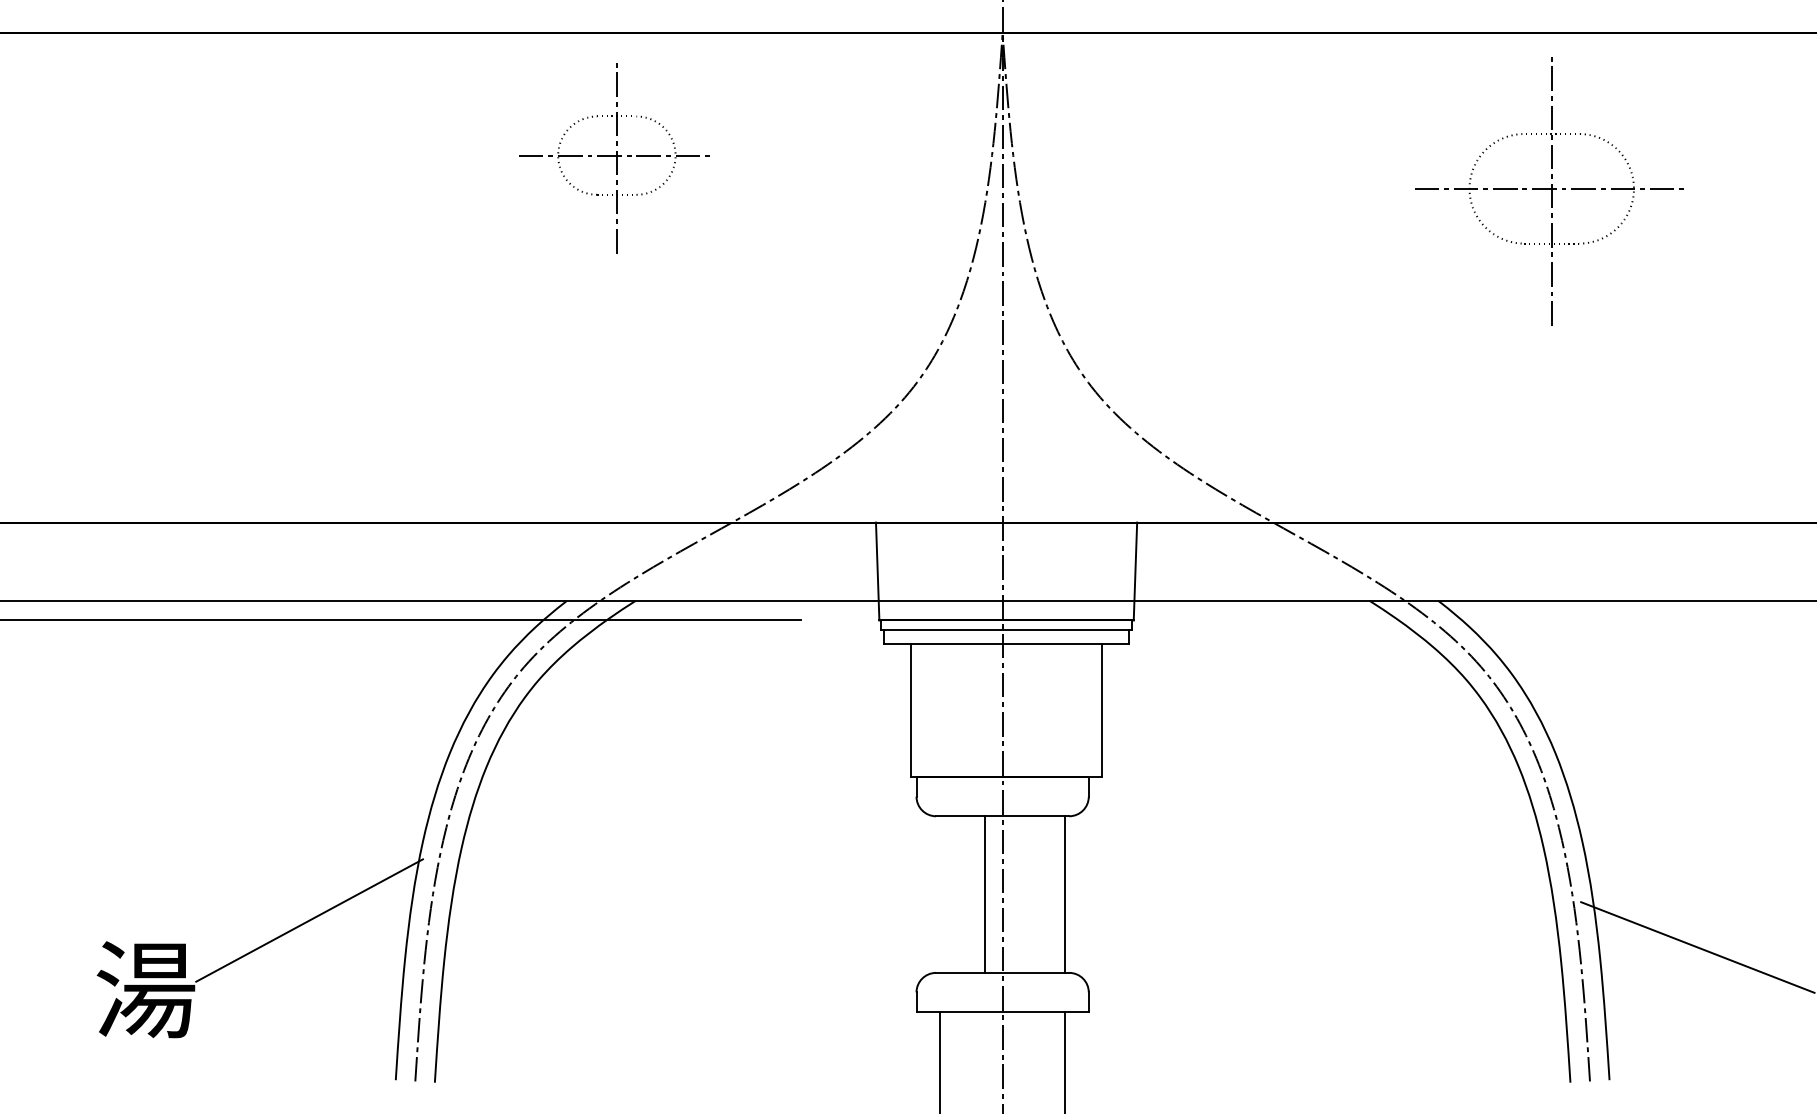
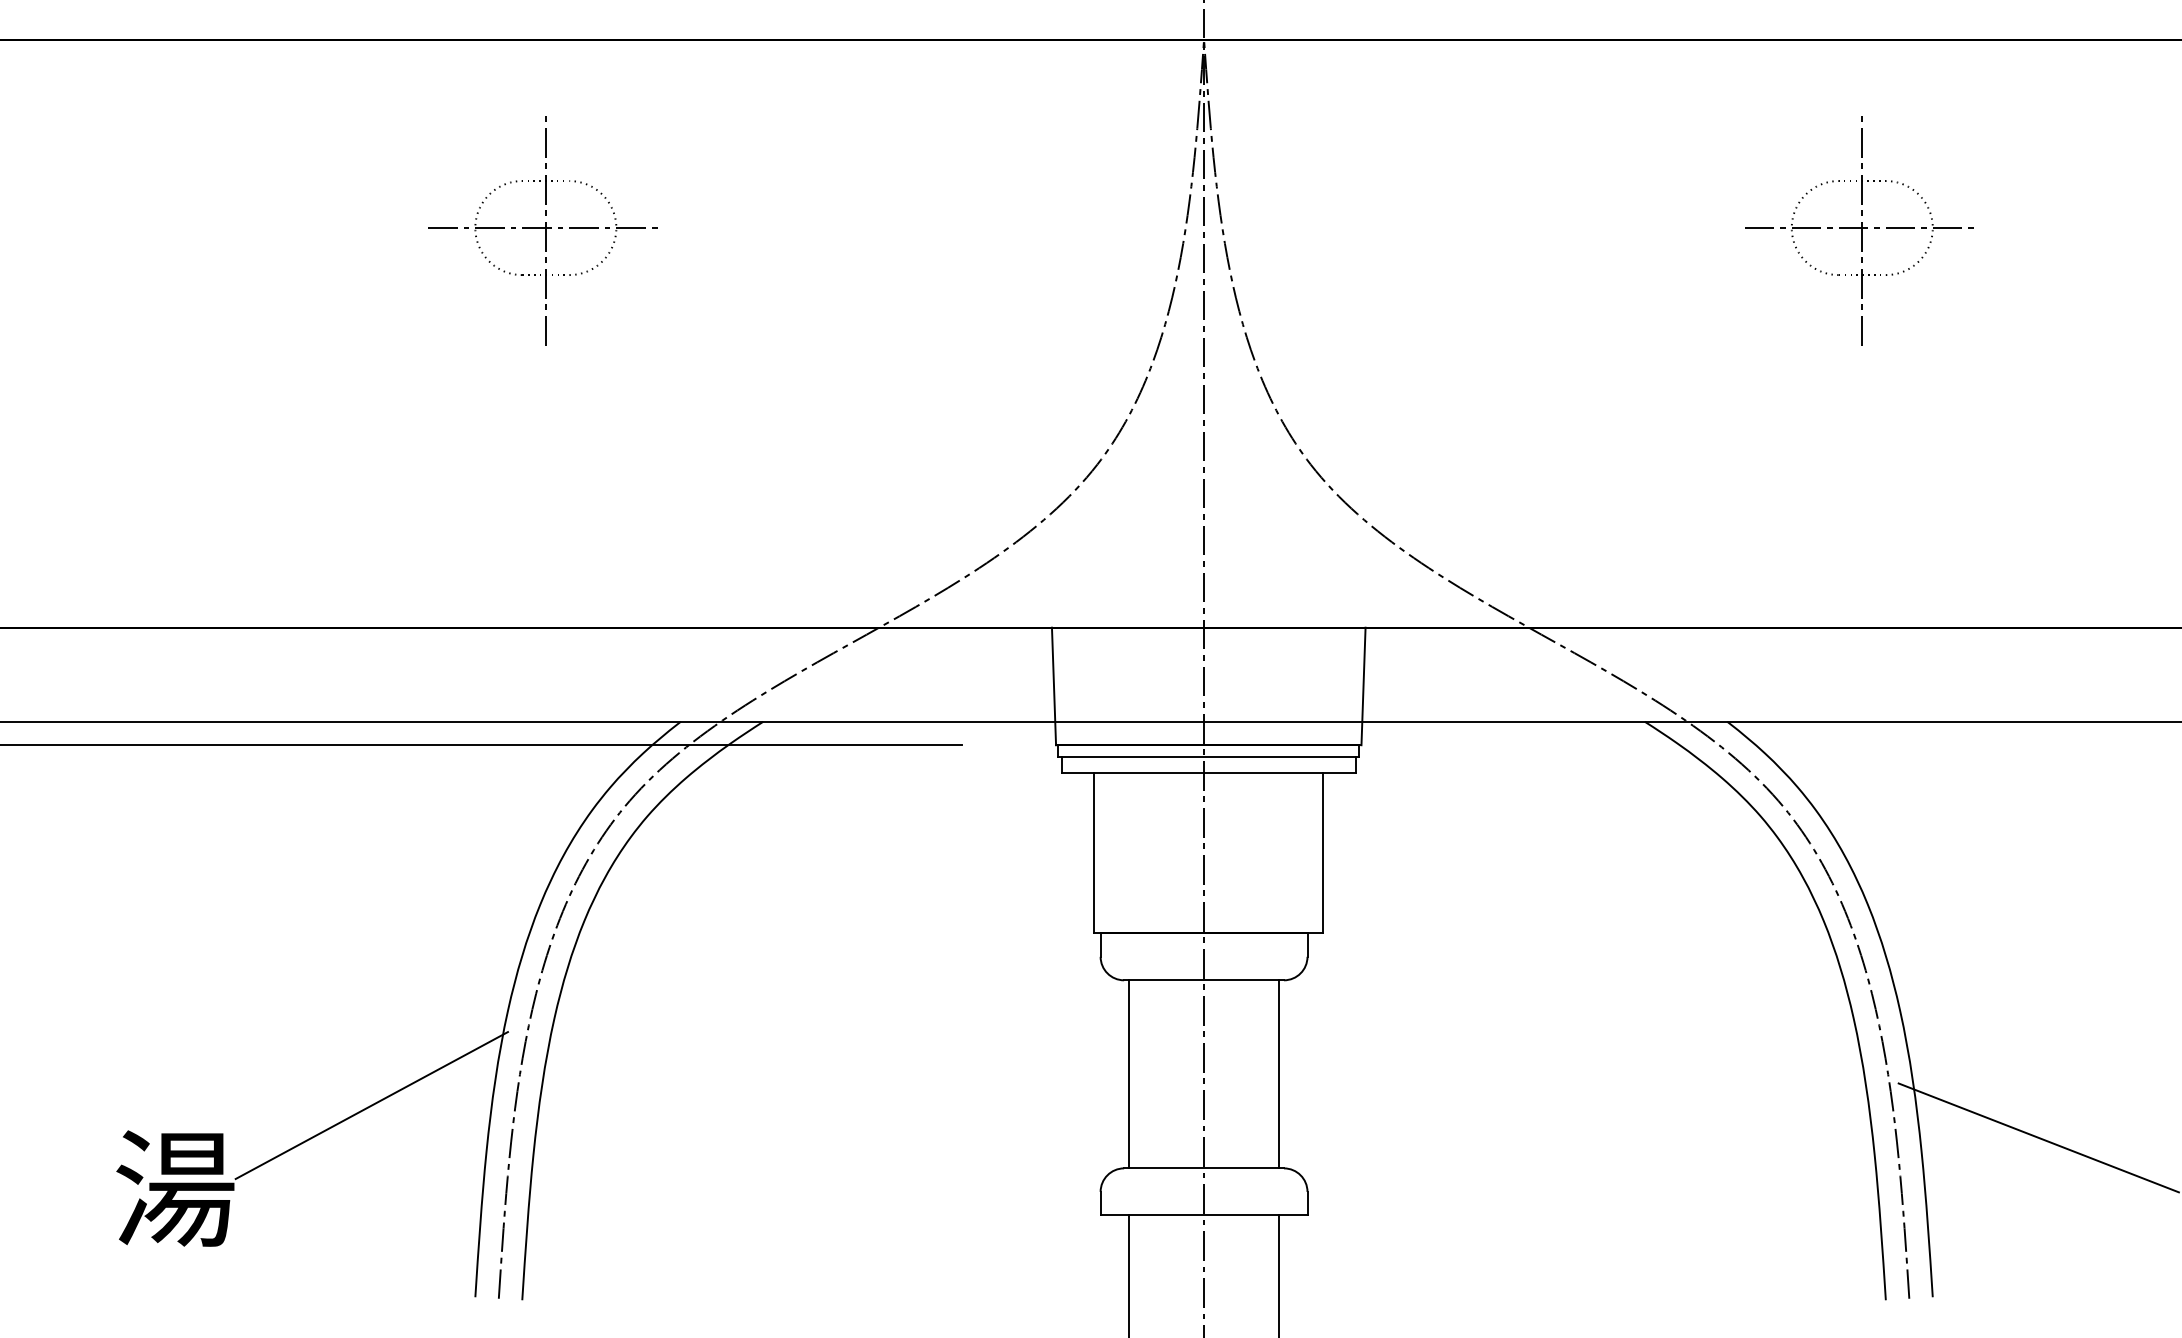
part: (614, 157) -> (542, 230), moved
part: (1548, 191) -> (1859, 230), size x0.71
line: (984, 894) -> (1128, 1074), moved

